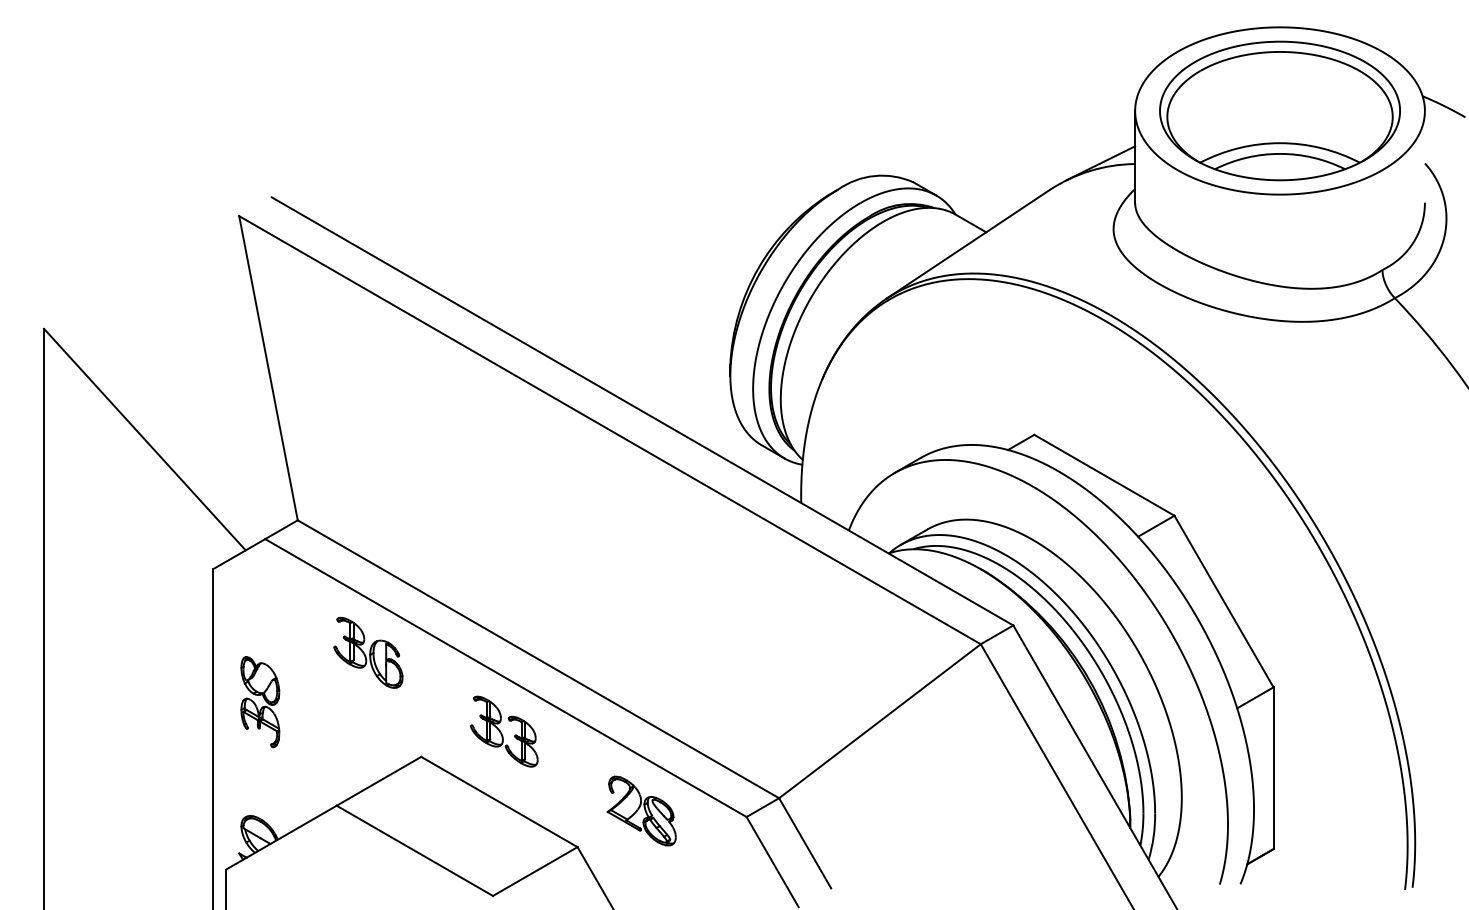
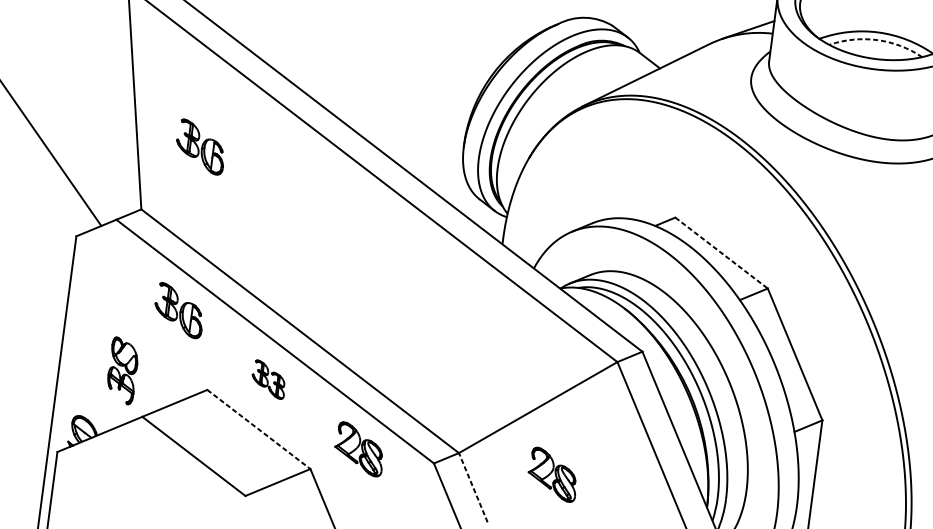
arc: (1280, 153) -> (877, 39), solid -> dashed
part: (368, 423) -> (200, 146), added
line: (1104, 475) -> (721, 253), solid -> dashed
part: (260, 702) -> (122, 371), moved
part: (504, 731) -> (269, 379), size x0.7
line: (499, 802) -> (258, 429), solid -> dashed
part: (912, 810) -> (553, 474), added
line: (804, 842) -> (472, 487), solid -> dashed

